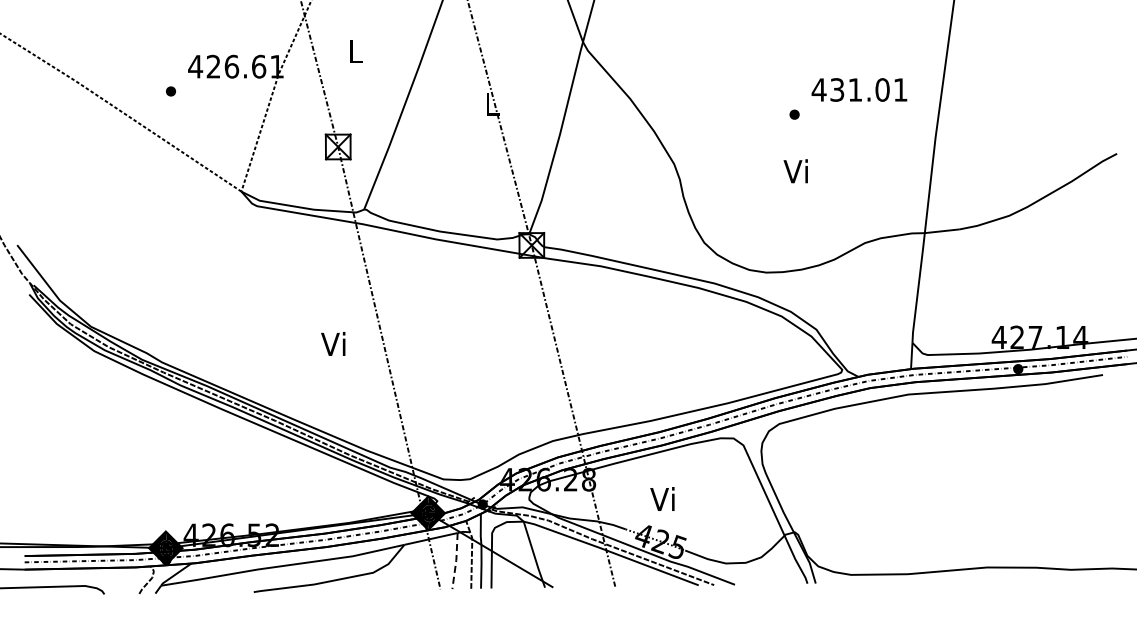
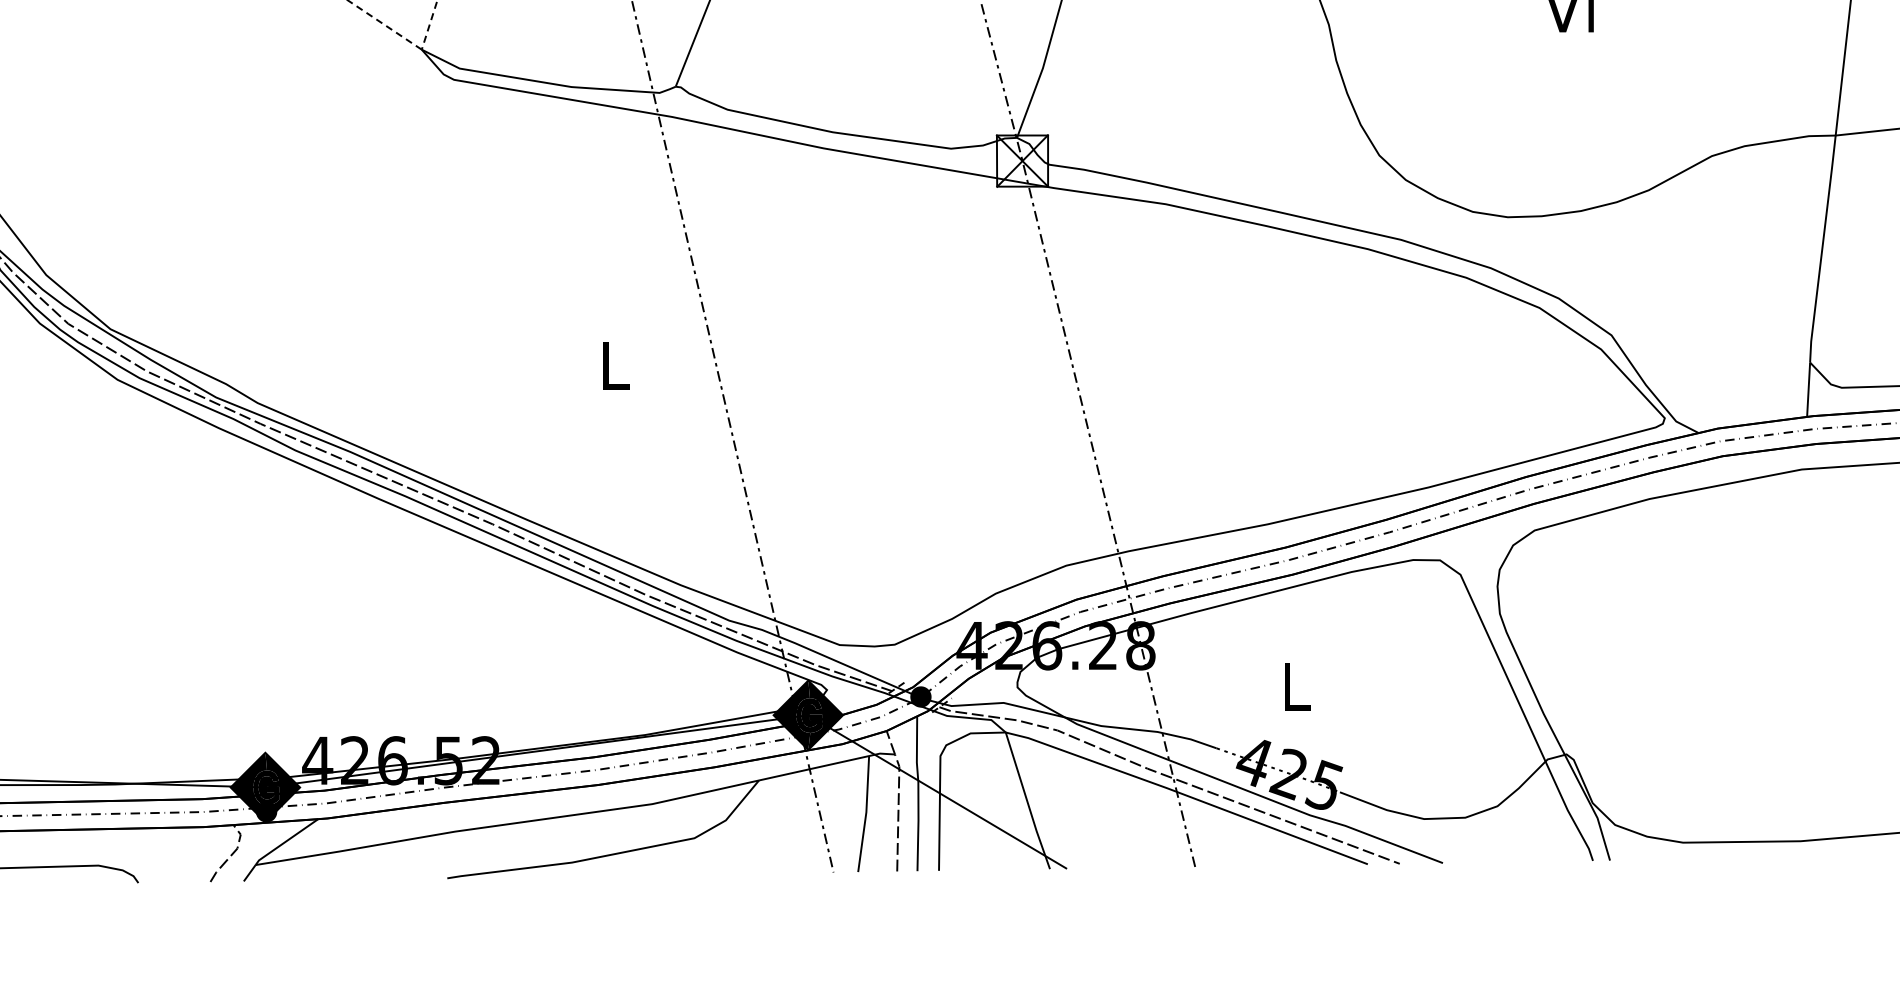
text: (333, 343) -> (612, 363), Vi -> L
text: (662, 498) -> (1292, 684), Vi -> L
line: (456, 561) -> (866, 814), dashed -> solid

